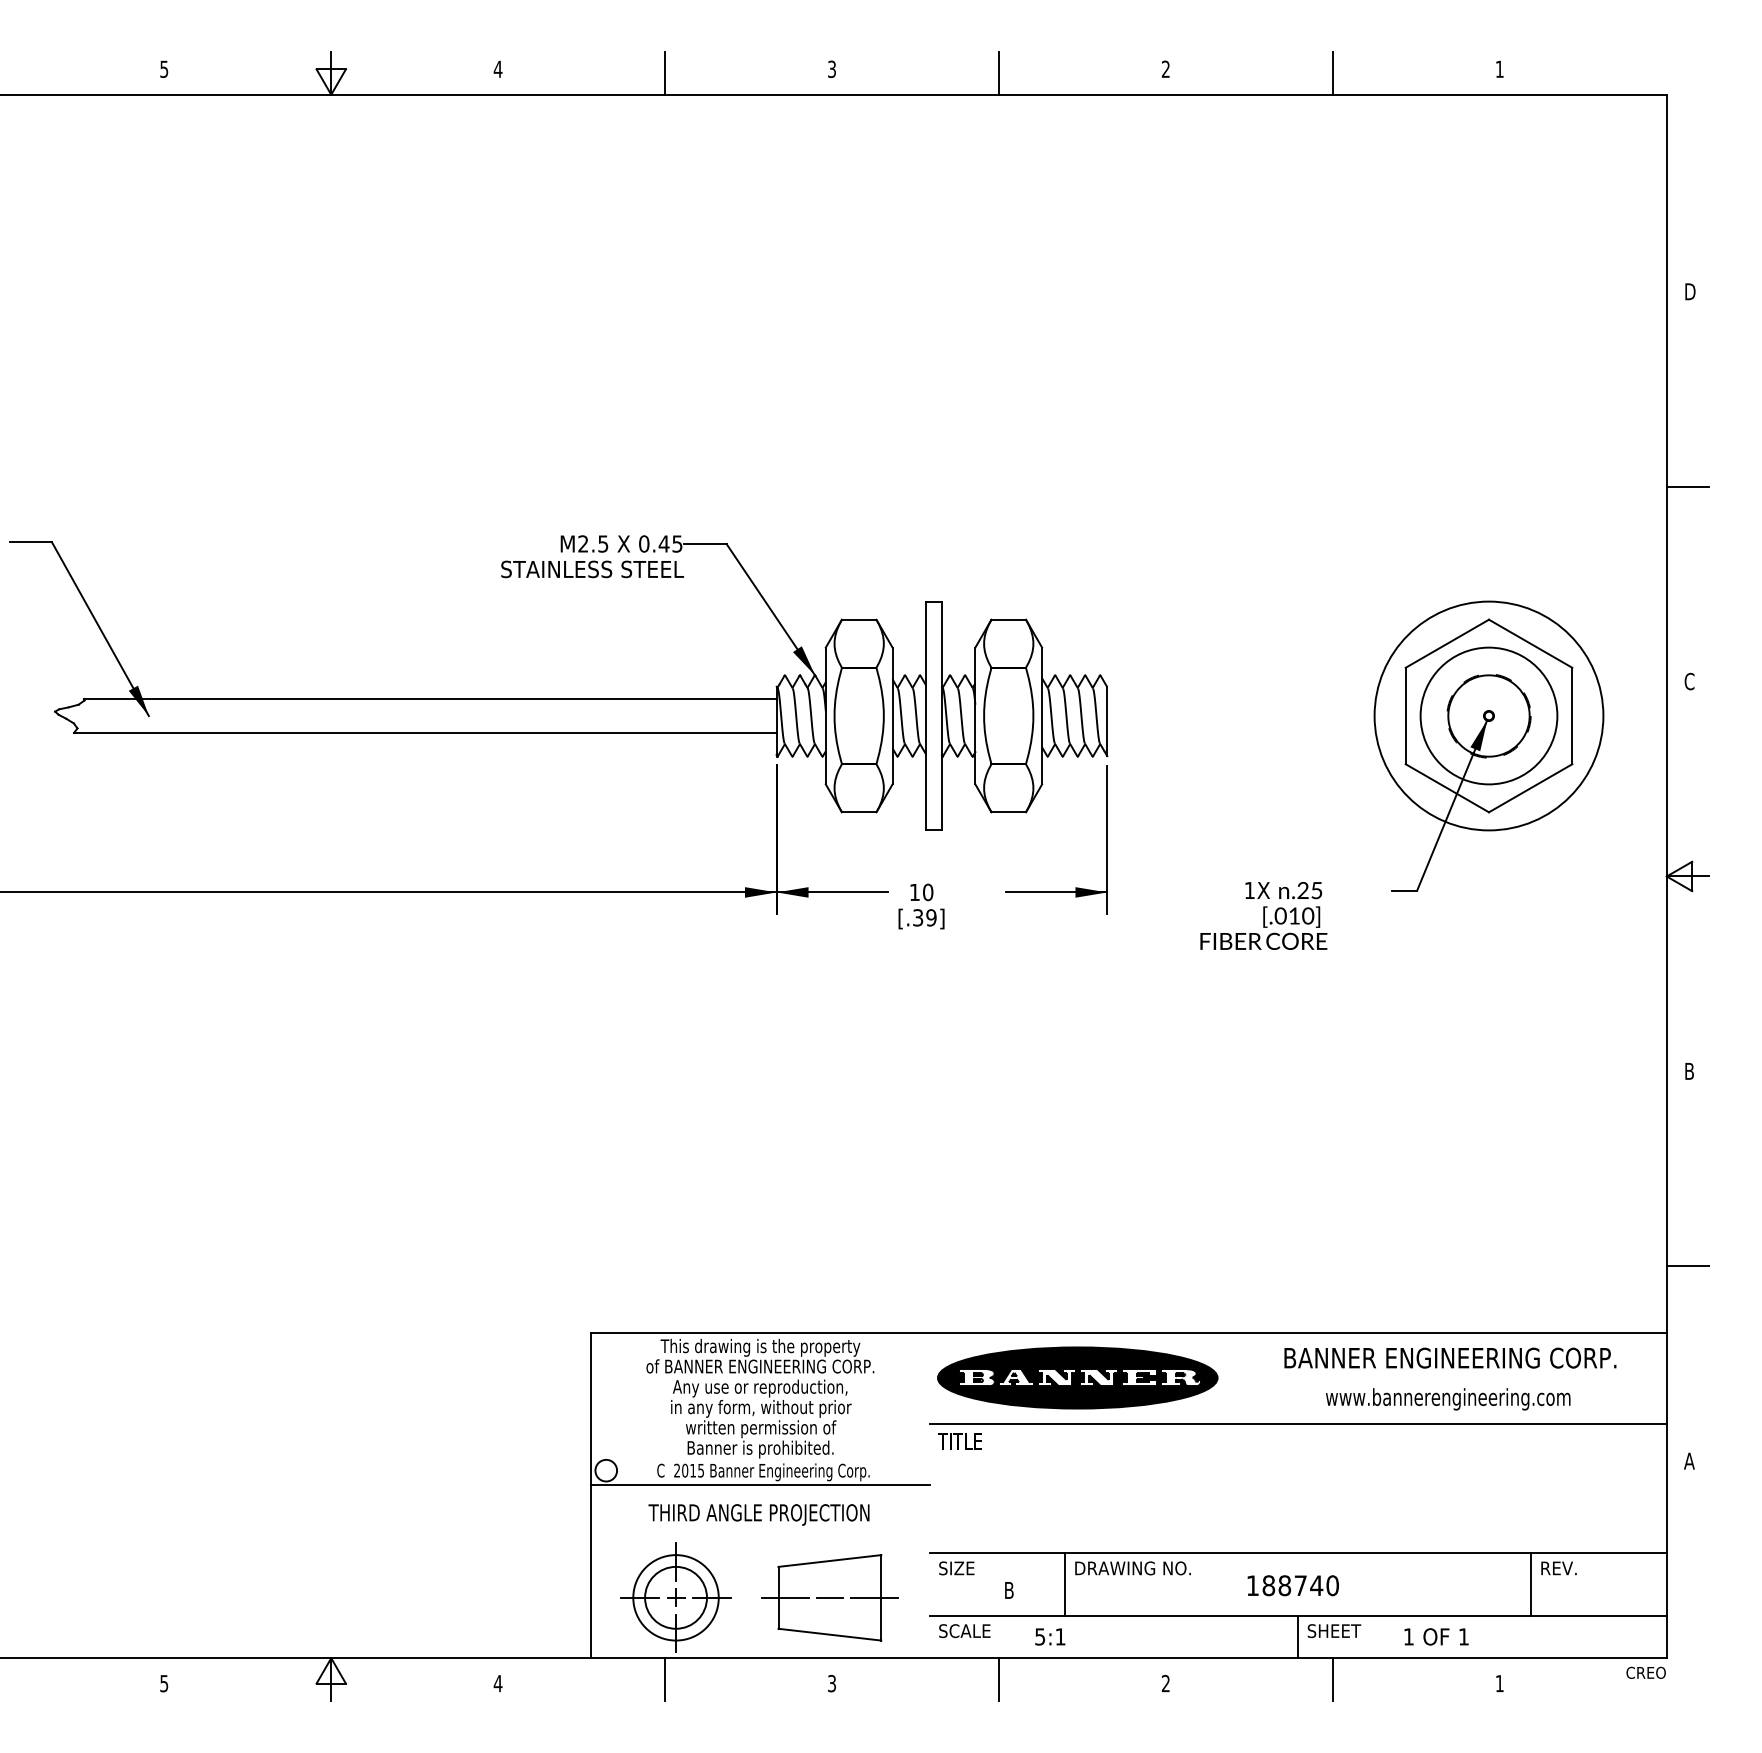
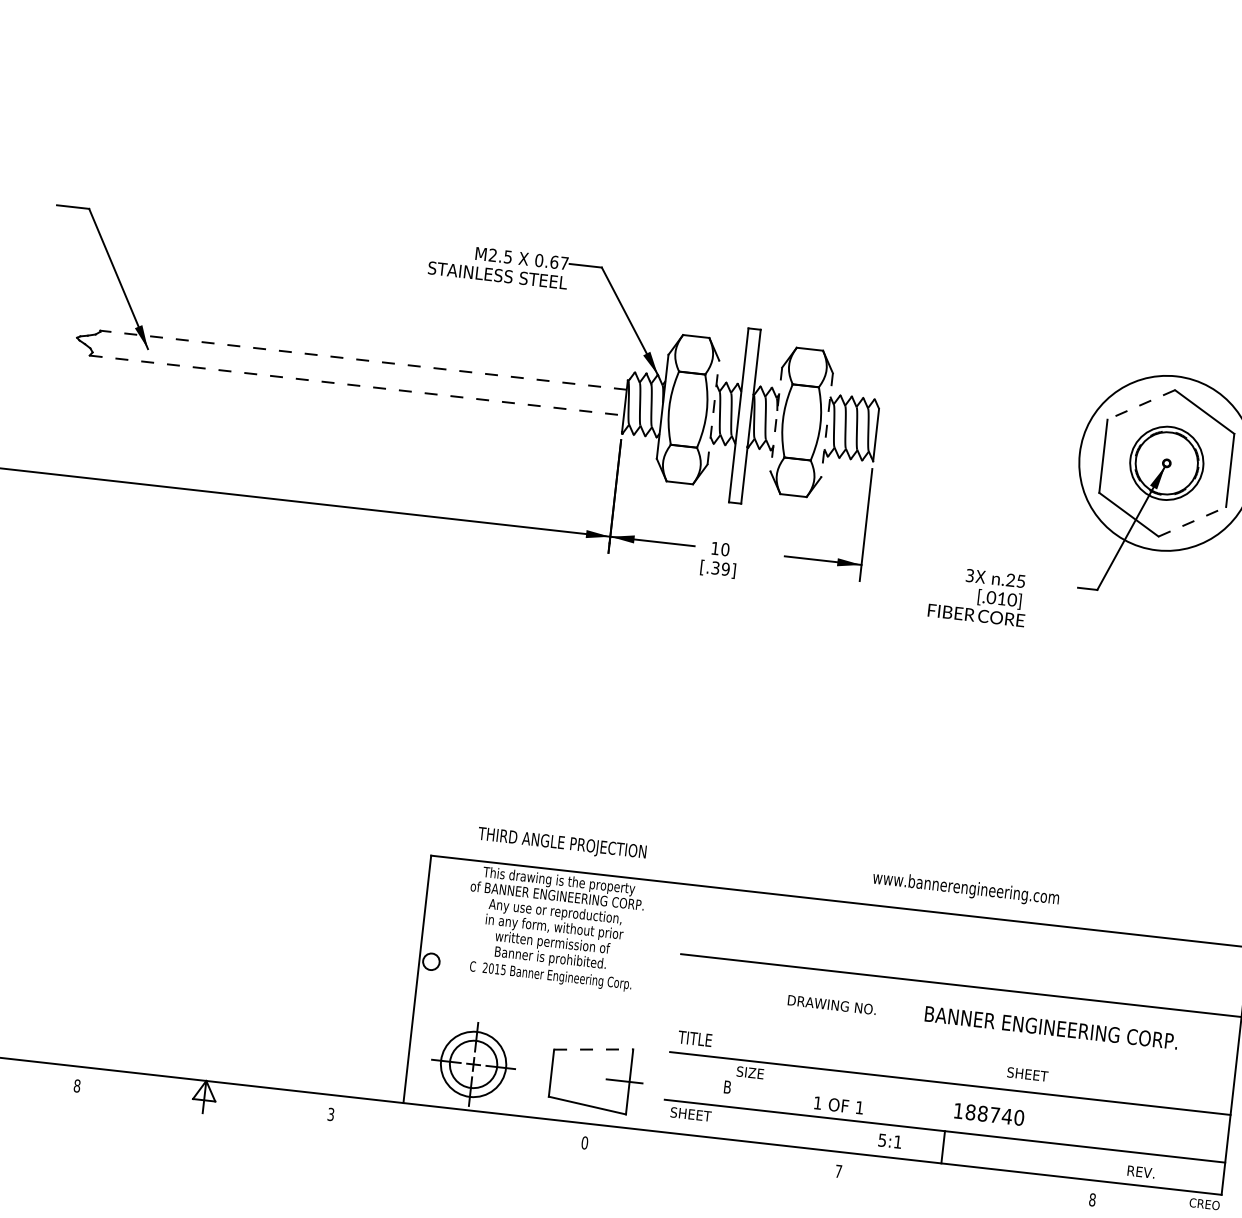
text: (670, 543) -> (559, 262), 0.45 -> 0.67
line: (1446, 644) -> (1140, 405), solid -> dashed
line: (429, 699) -> (362, 360), solid -> dashed
line: (892, 715) -> (713, 412), solid -> dashed
circle: (1488, 715) -> (1166, 462), size x0.7
line: (975, 716) -> (776, 419), solid -> dashed
line: (1042, 716) -> (827, 425), solid -> dashed
line: (425, 732) -> (356, 385), solid -> dashed
line: (1531, 788) -> (1192, 522), solid -> dashed
text: (1249, 890) -> (969, 575), 1X -> 3X
text: (1450, 1357) -> (1051, 1027), moved
part: (1077, 1377) -> (797, 931), removed
text: (1448, 1399) -> (966, 889), moved
text: (959, 1441) -> (694, 1038), moved
line: (759, 1485) -> (546, 986), removed
text: (758, 1514) -> (561, 843), moved
line: (829, 1560) -> (593, 1049), solid -> dashed
text: (956, 1568) -> (750, 1072), moved
text: (1132, 1568) -> (831, 1005), moved
text: (1558, 1568) -> (1140, 1172), moved
line: (1065, 1584) -> (770, 1087), removed
line: (1531, 1584) -> (1125, 1127), removed
text: (1292, 1585) -> (988, 1114), moved
line: (784, 1597) -> (556, 1073), removed
line: (829, 1597) -> (590, 1077), removed
text: (970, 1631) -> (694, 1115), SCALE -> SHEET
text: (1334, 1631) -> (1027, 1074), moved
text: (1050, 1636) -> (890, 1140), moved
text: (1436, 1636) -> (838, 1105), moved
line: (665, 1679) -> (458, 1125), removed
line: (999, 1679) -> (712, 1154), removed
line: (1332, 1679) -> (965, 1182), removed
text: (164, 1683) -> (77, 1085), 5 -> 8
text: (497, 1683) -> (330, 1114), 4 -> 3
text: (831, 1683) -> (584, 1142), 3 -> 0
text: (1165, 1683) -> (838, 1171), 2 -> 7
text: (1499, 1683) -> (1092, 1199), 1 -> 8

